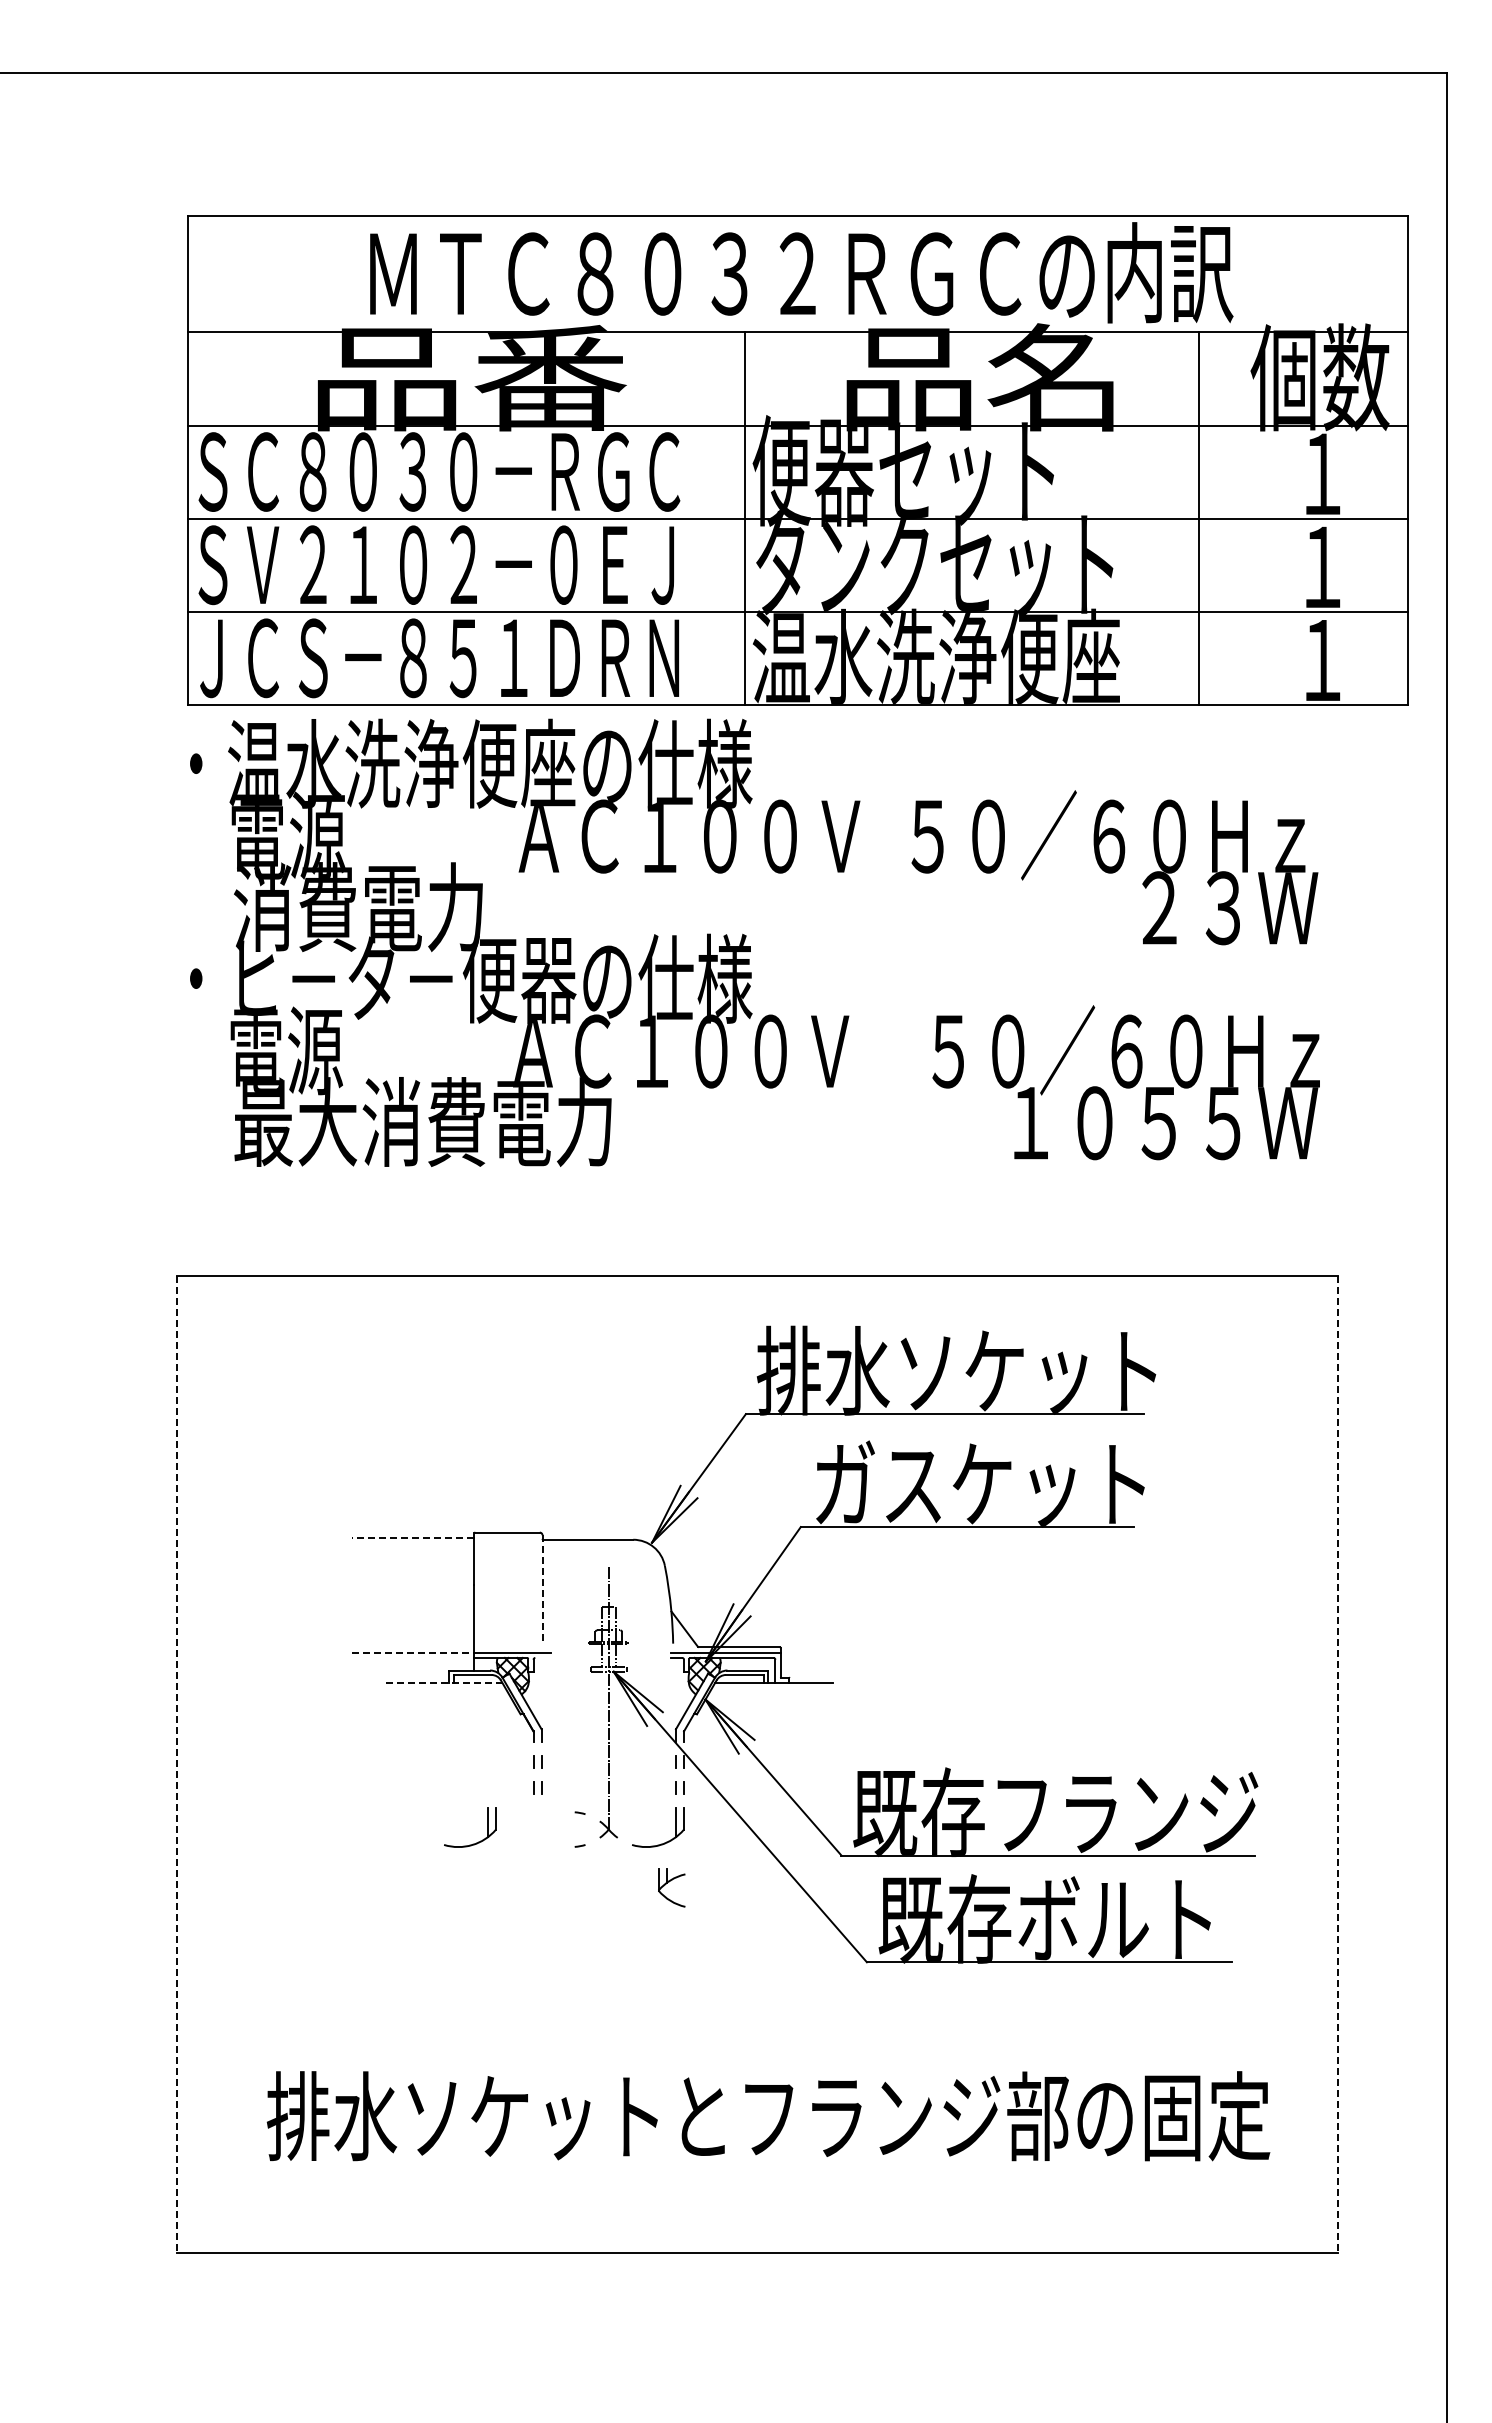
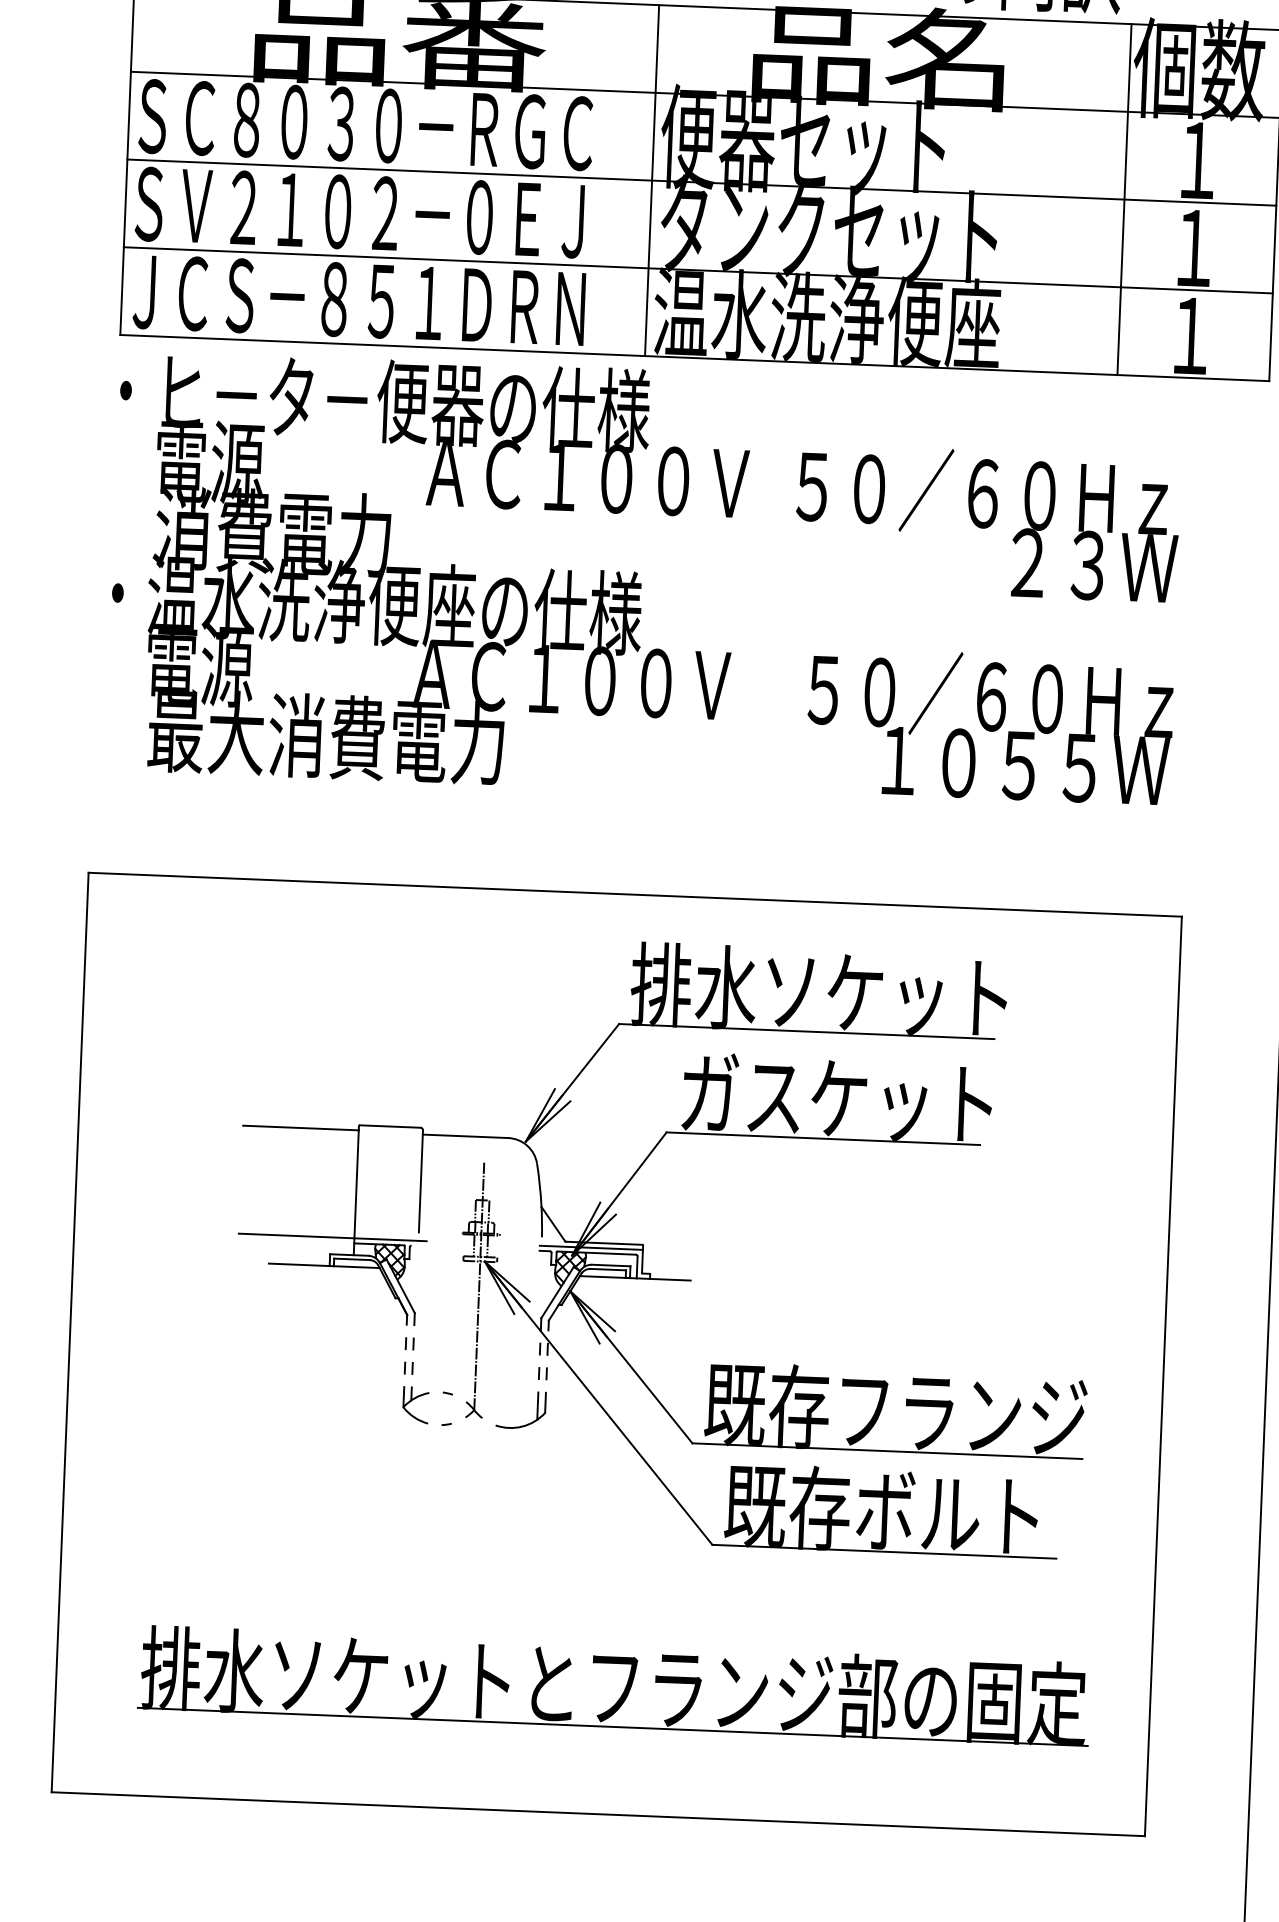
line: (1199, 518) -> (1124, 199), moved
text: (402, 763) -> (320, 398), ・温水洗浄便座の仕様 -> ・ヒ－タ－便器の仕様
text: (402, 978) -> (312, 600), ・ヒ－タ－便器の仕様 -> ・温水洗浄便座の仕様
line: (412, 1537) -> (300, 1127), dashed -> solid
line: (542, 1589) -> (420, 1181), dashed -> solid
line: (413, 1652) -> (297, 1235), dashed -> solid
line: (443, 1683) -> (324, 1266), dashed -> solid
line: (177, 1765) -> (70, 1333), dashed -> solid
line: (1337, 1765) -> (1163, 1377), dashed -> solid
part: (478, 1841) -> (351, 1416), removed
part: (671, 1887) -> (415, 1404), moved
line: (768, 2159) -> (612, 1726), added

